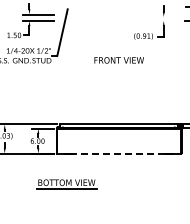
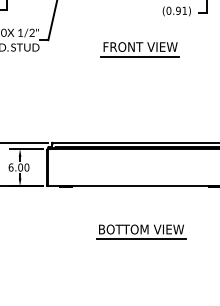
line: (118, 66) -> (139, 56), added
line: (119, 153) -> (141, 185), dashed -> solid
part: (66, 184) -> (141, 232), moved

